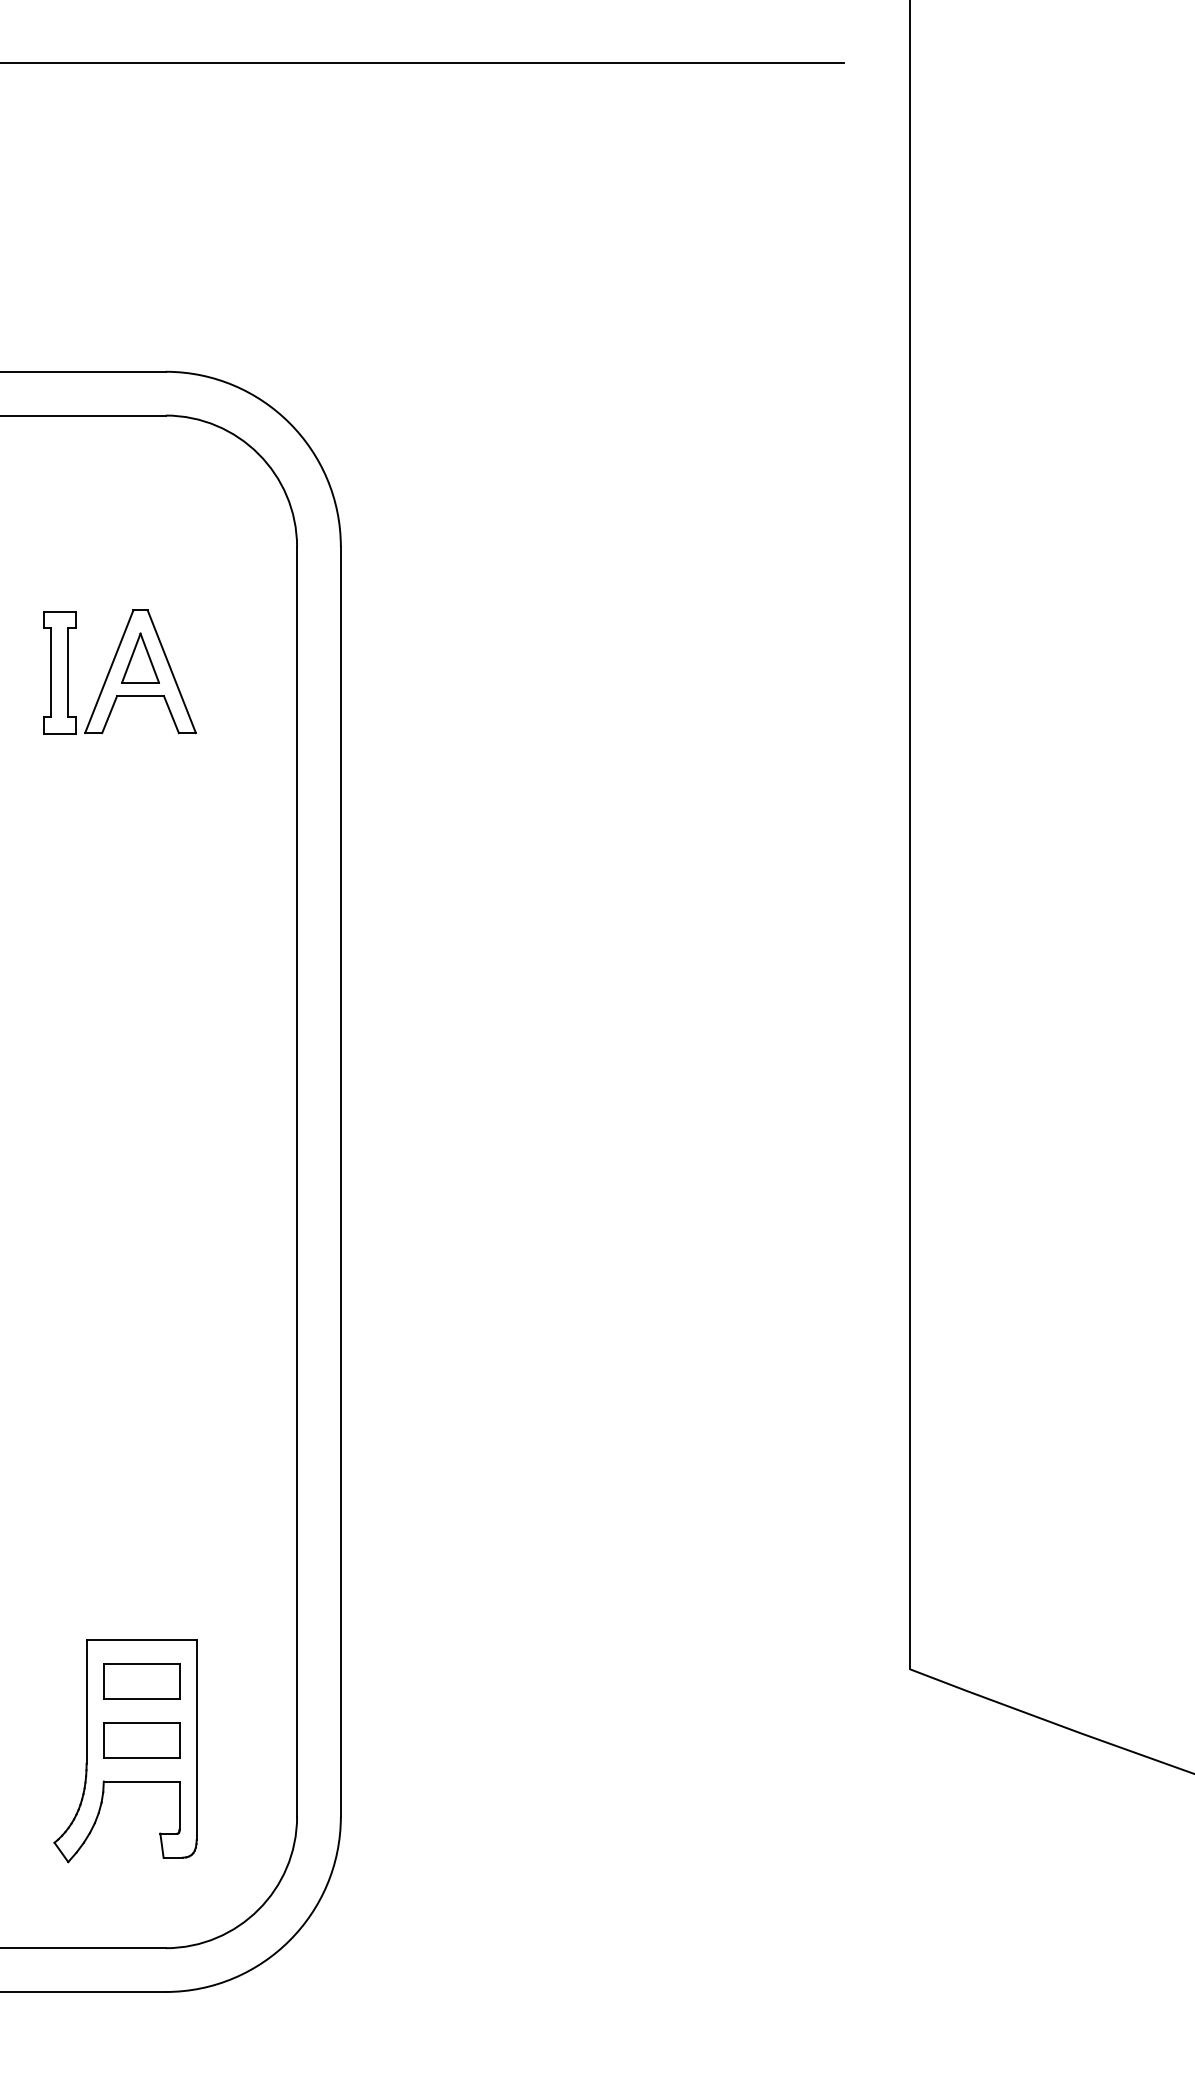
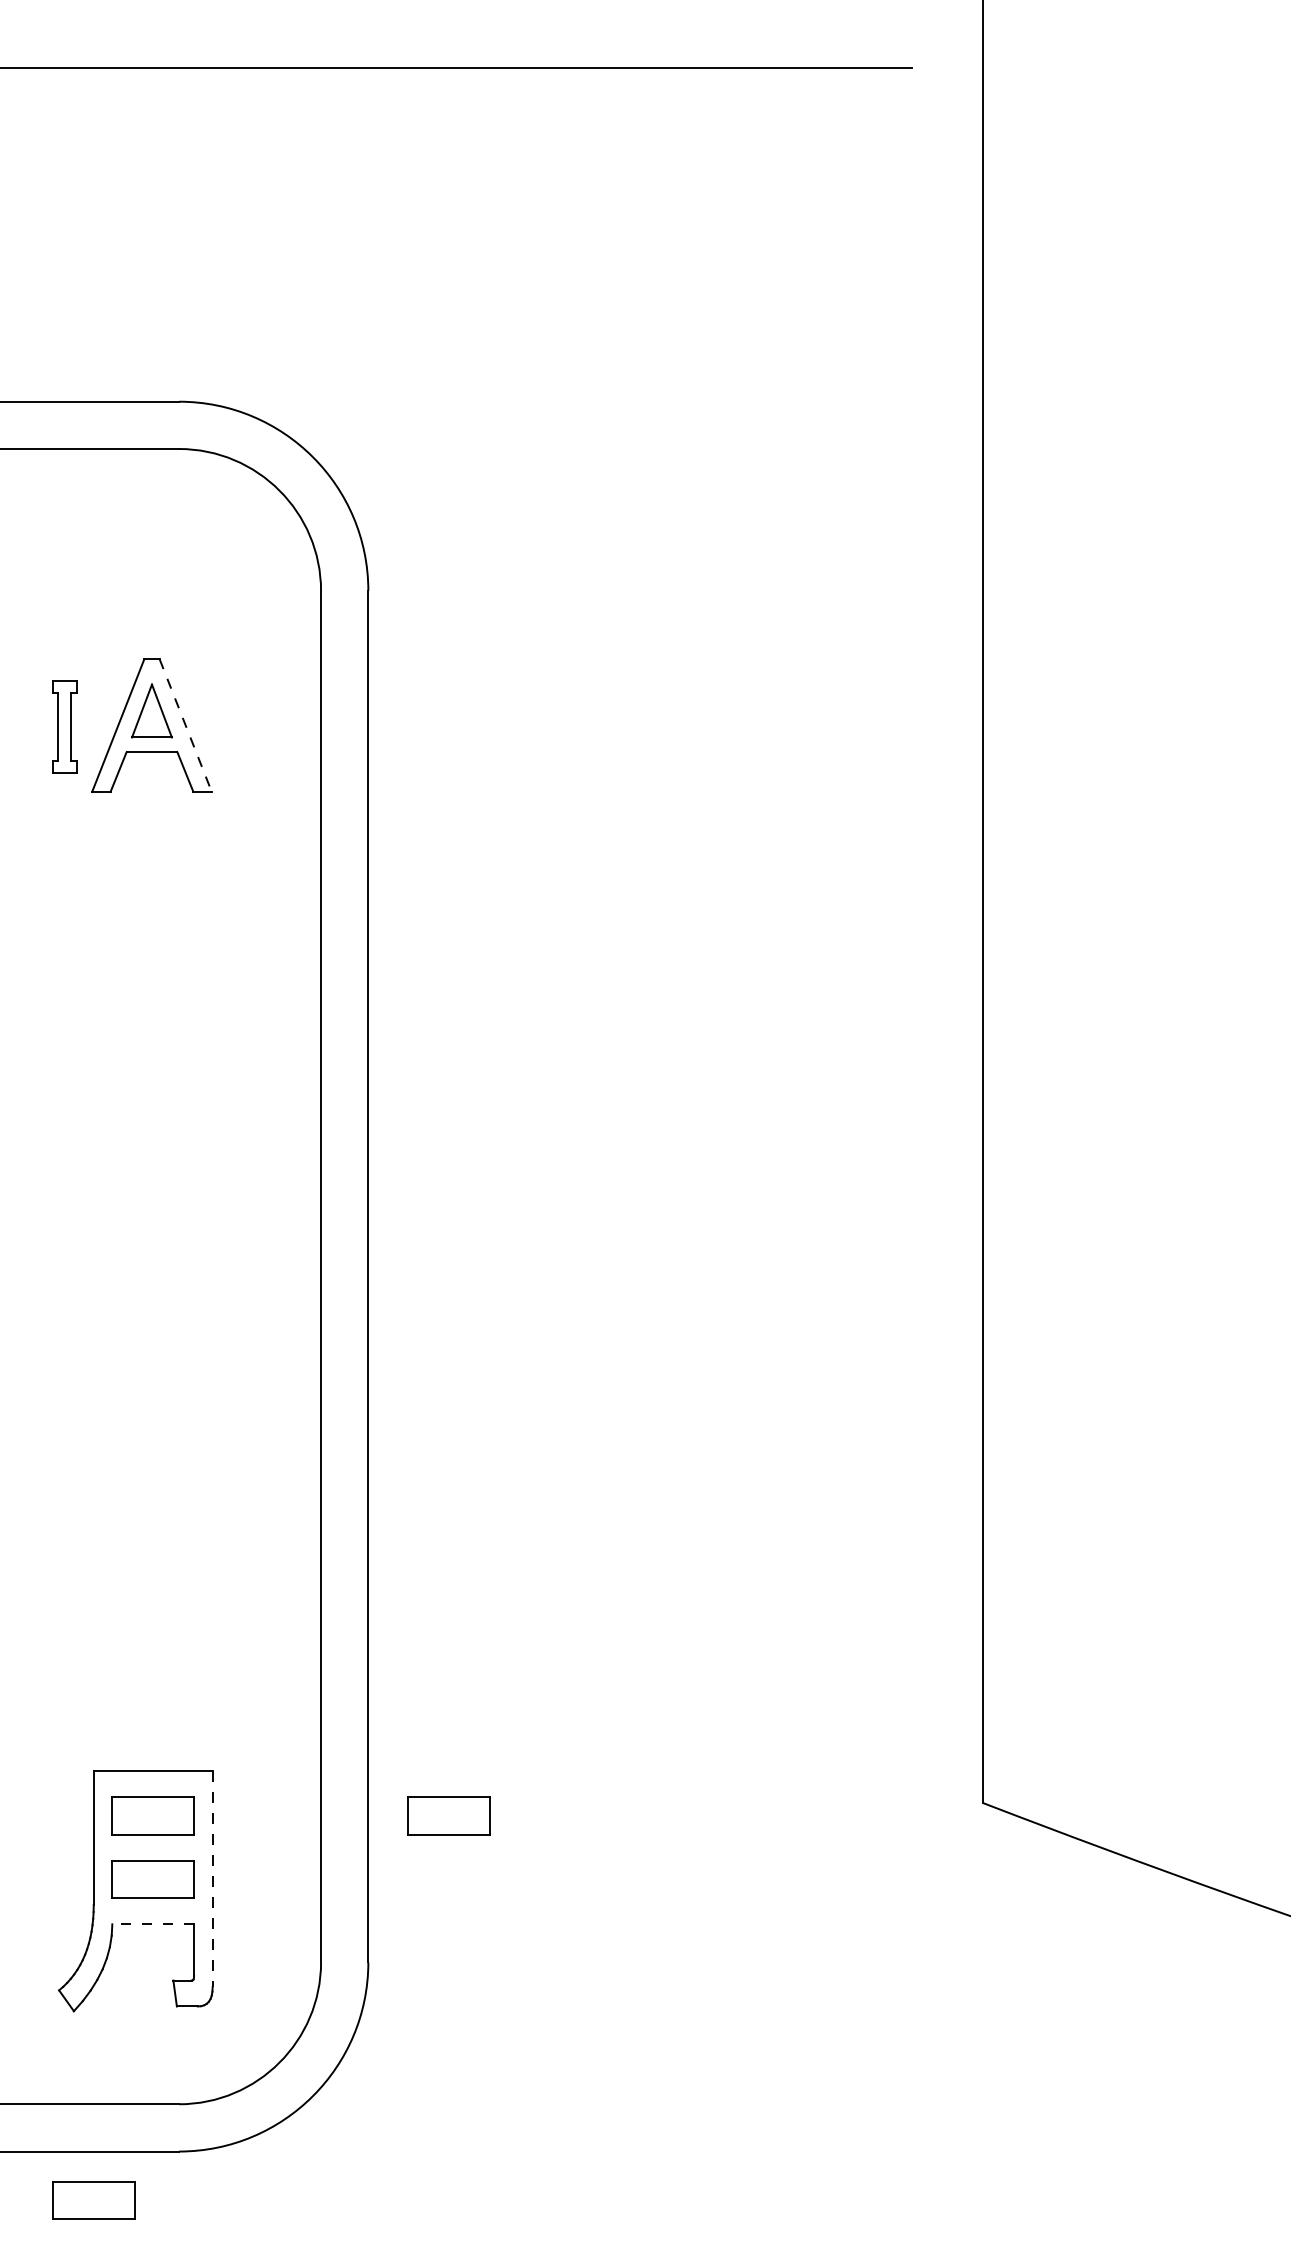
line: (171, 671) -> (185, 725), solid -> dashed
part: (59, 672) -> (64, 726), size x0.7
part: (415, 1681) -> (448, 1816), added
line: (196, 1739) -> (212, 1878), solid -> dashed
line: (141, 1781) -> (153, 1924), solid -> dashed
part: (86, 2037) -> (93, 2200), added

